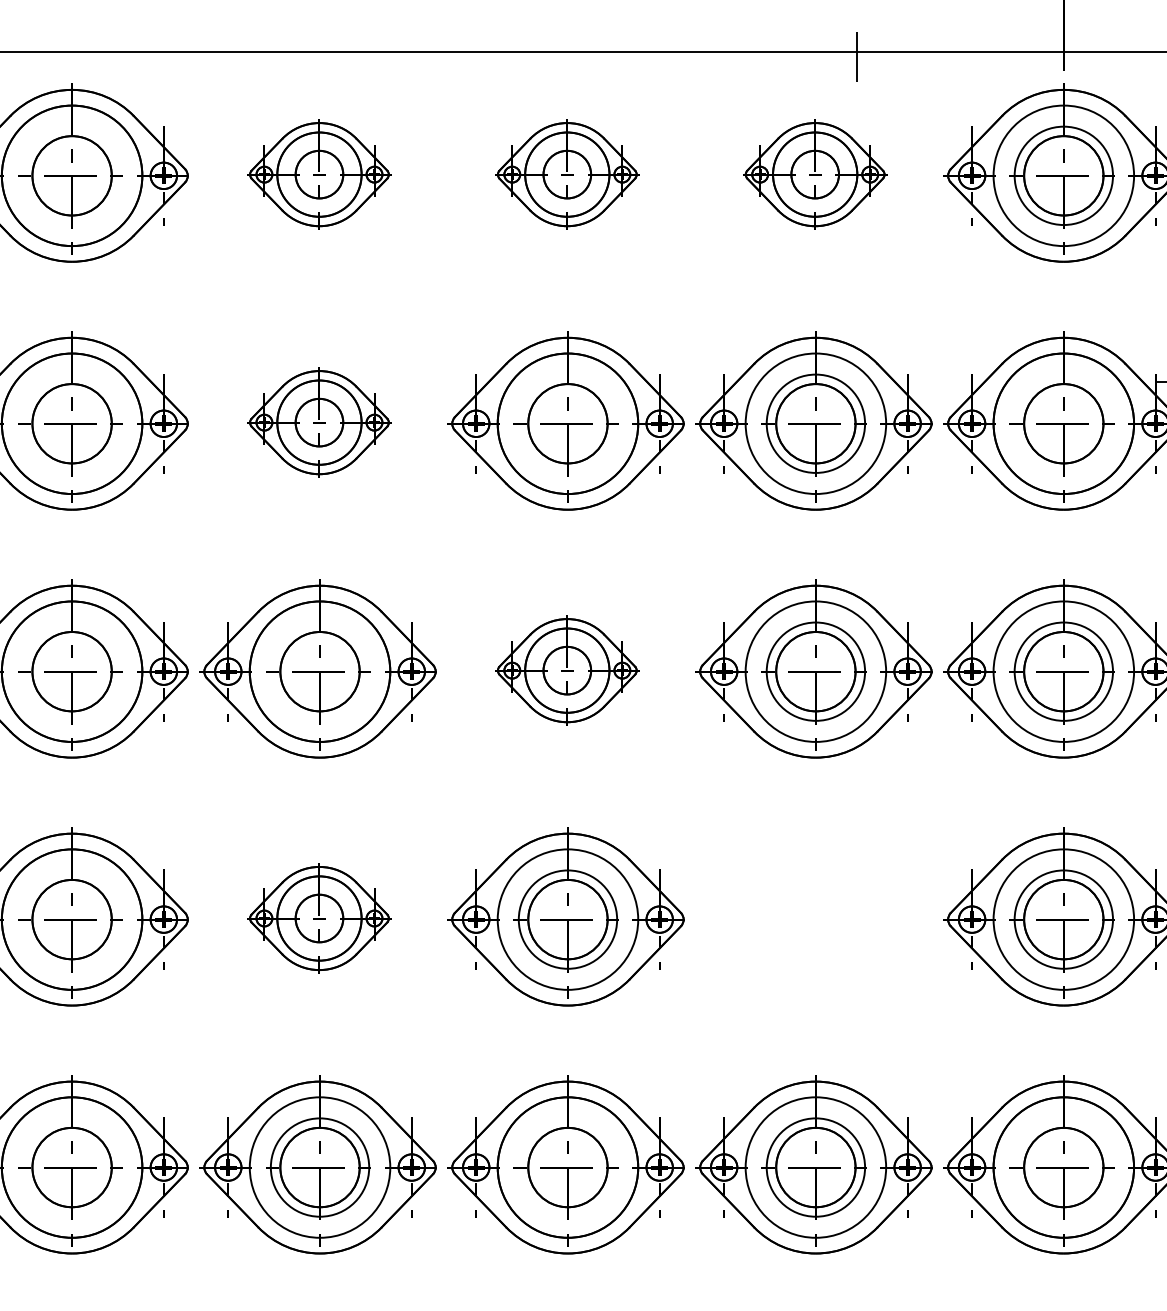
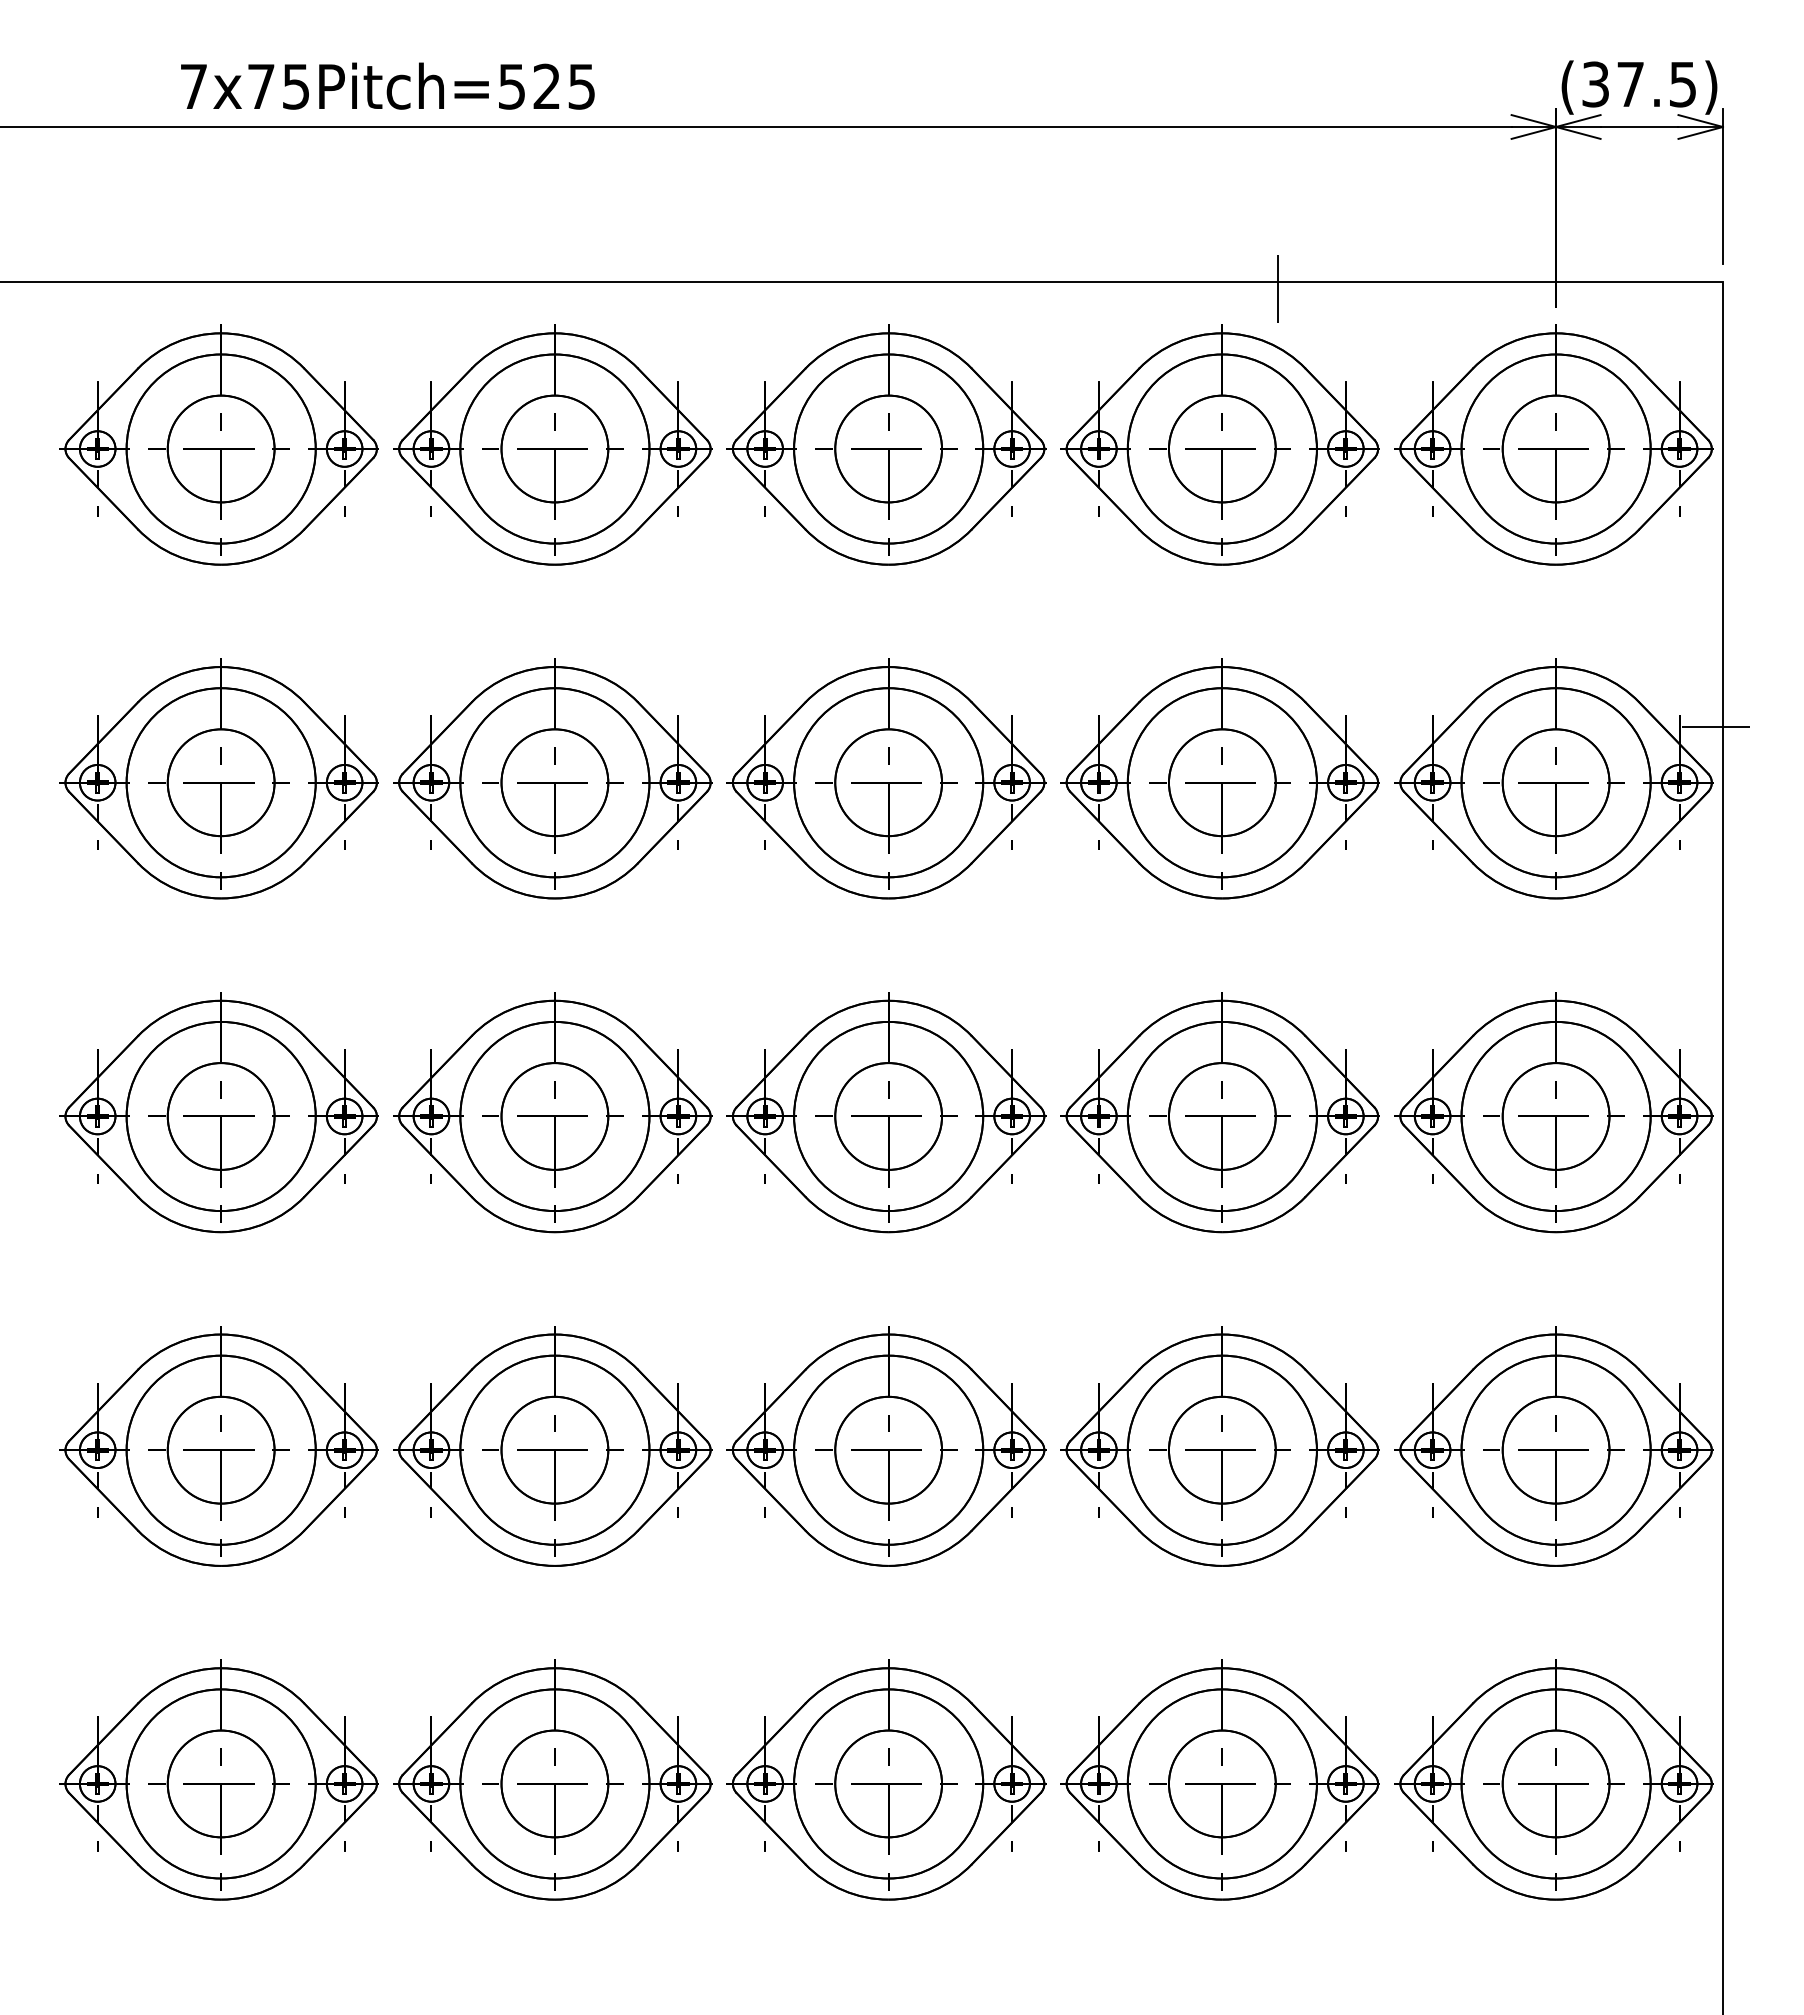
part: (318, 172) -> (552, 444), size x1.67
part: (566, 172) -> (886, 444), size x1.67
part: (813, 172) -> (1219, 444), size x1.67
circle: (1063, 175) -> (1555, 448), size x1.43
part: (318, 420) -> (552, 778), size x1.67
circle: (815, 423) -> (1221, 782), size x1.43
part: (566, 668) -> (886, 1112), size x1.67
circle: (815, 671) -> (1221, 1116), size x1.43
circle: (1063, 671) -> (1555, 1116), size x1.43
part: (318, 916) -> (552, 1446), size x1.67
part: (813, 916) -> (1219, 1446), added
circle: (567, 919) -> (888, 1449), size x1.43
circle: (1063, 919) -> (1555, 1449), size x1.43
circle: (319, 1167) -> (554, 1783), size x1.43
circle: (815, 1167) -> (1221, 1783), size x1.43

